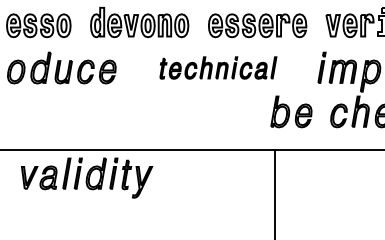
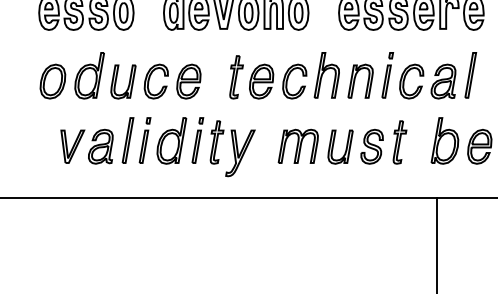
part: (218, 67) -> (353, 74), size x1.43
part: (211, 112) -> (342, 141), added
part: (87, 177) -> (158, 146), moved

